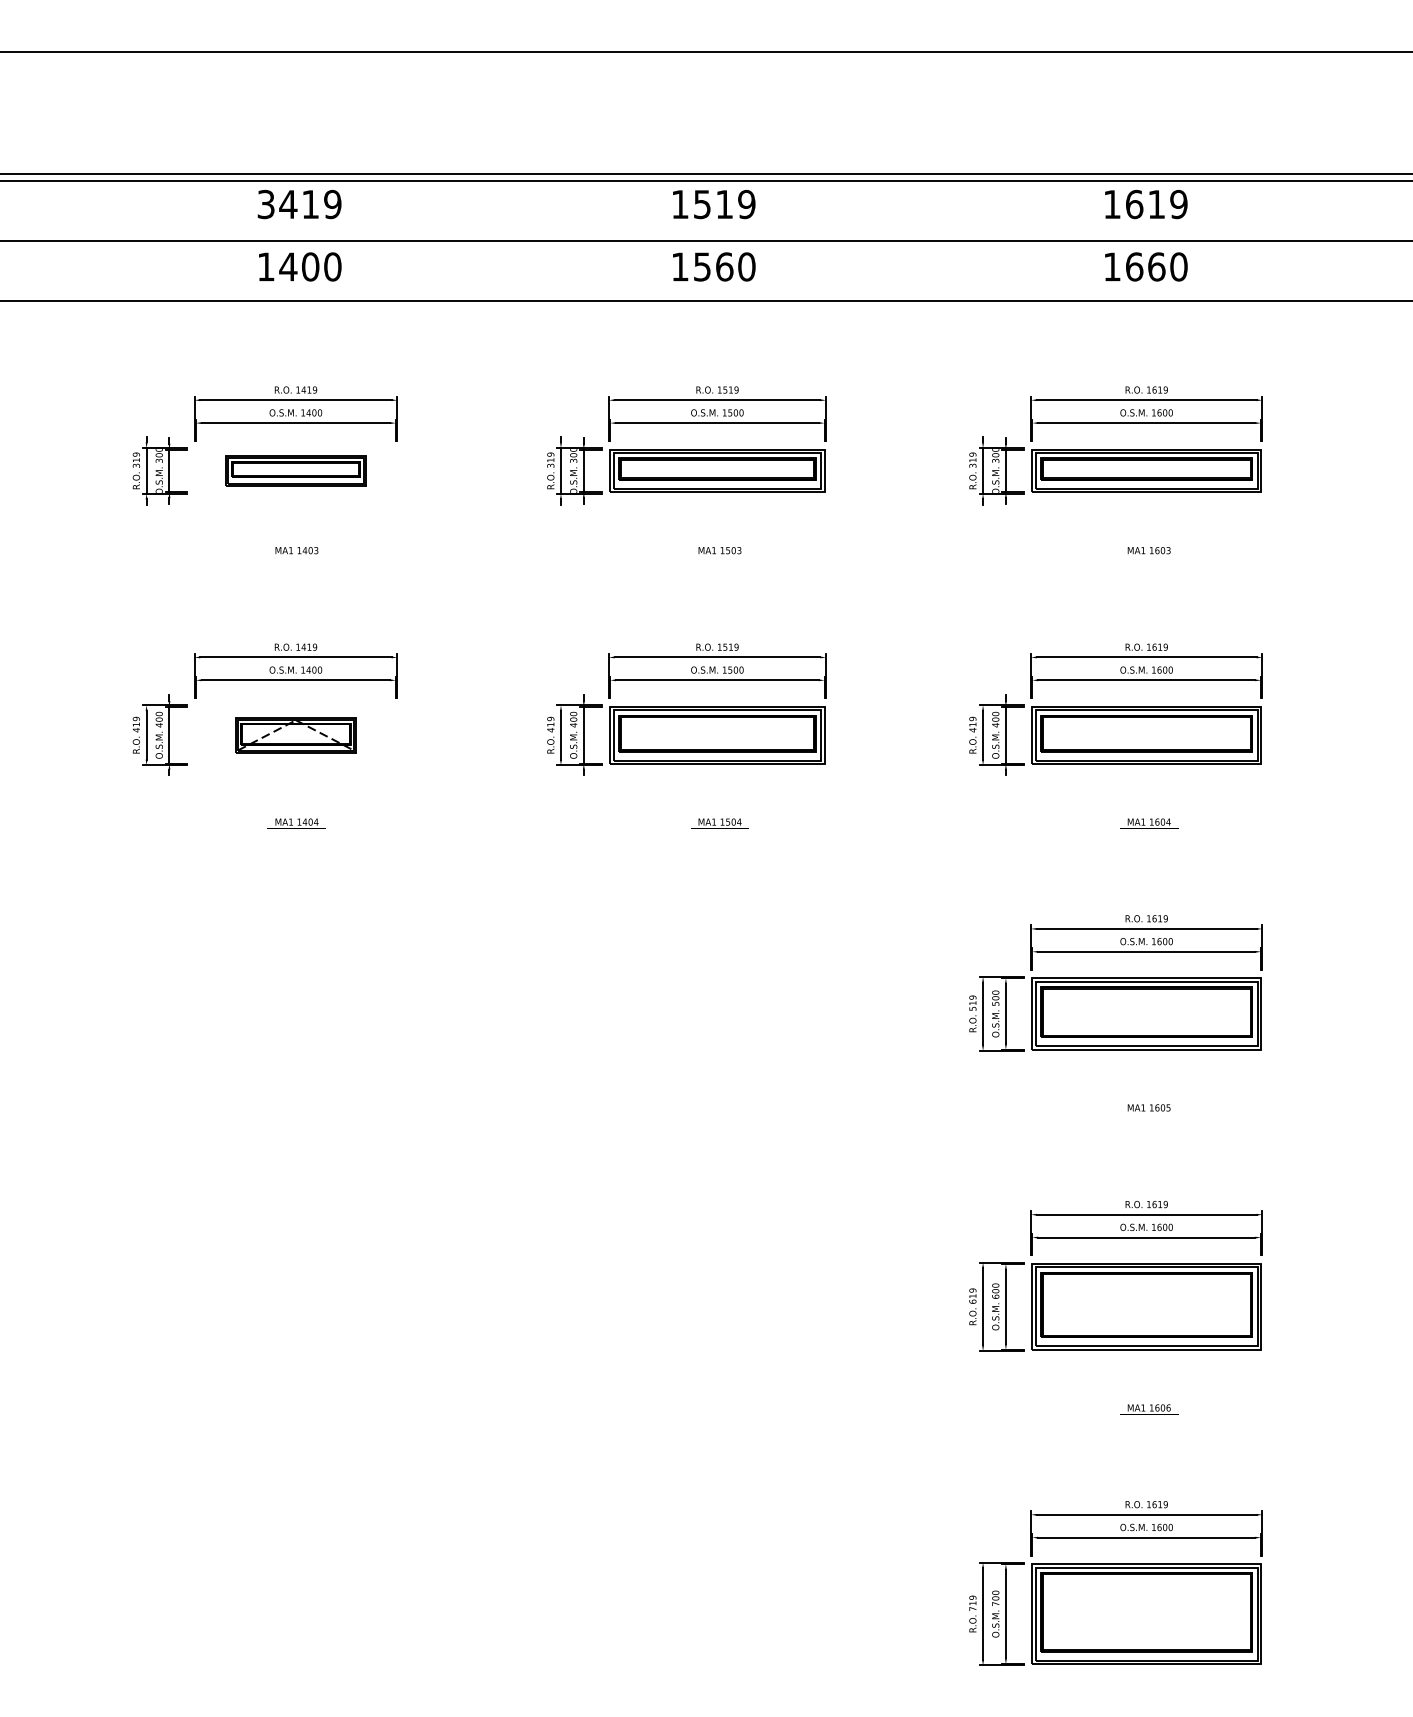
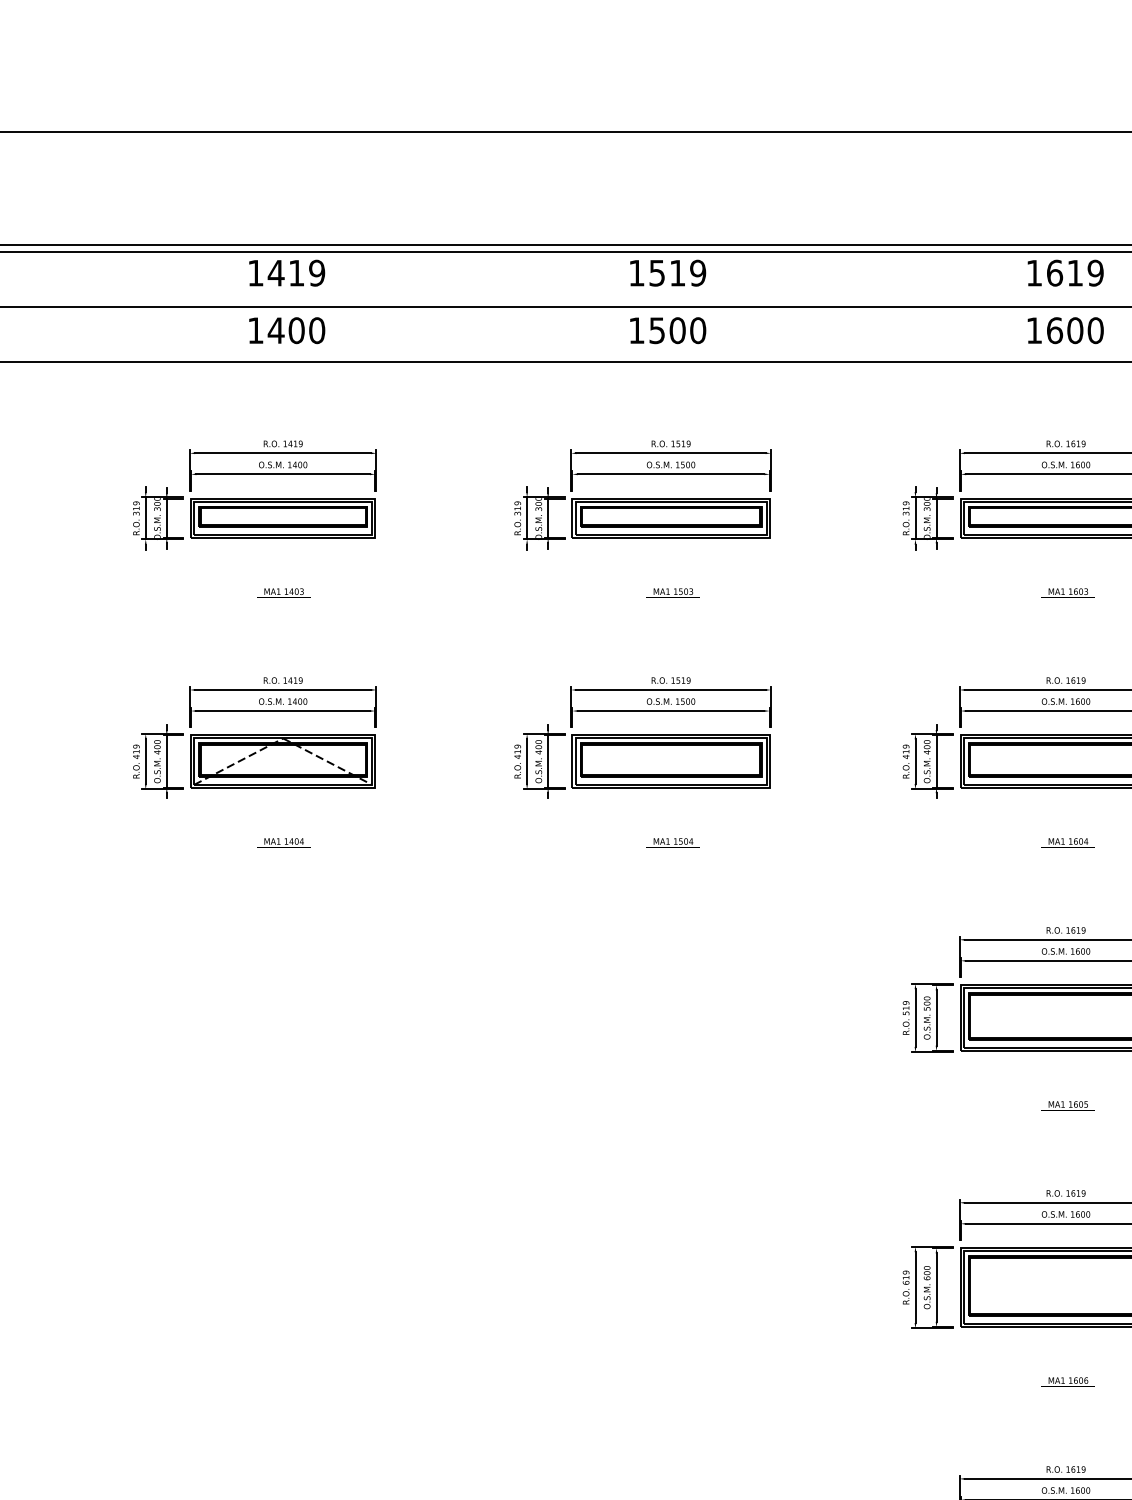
text: (265, 204) -> (255, 273), 3419 -> 1419
text: (724, 266) -> (677, 330), 1560 -> 1500
text: (1156, 266) -> (1075, 330), 1660 -> 1600
part: (295, 470) -> (282, 517), size x1.43
part: (295, 735) -> (282, 761), size x1.67

